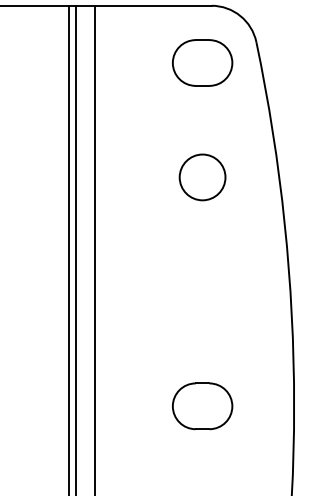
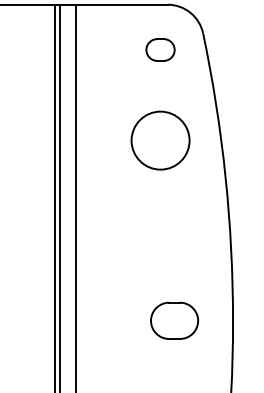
part: (202, 62) -> (160, 49), size x0.6
circle: (202, 177) -> (160, 140), size x1.6
part: (202, 405) -> (174, 320), moved

